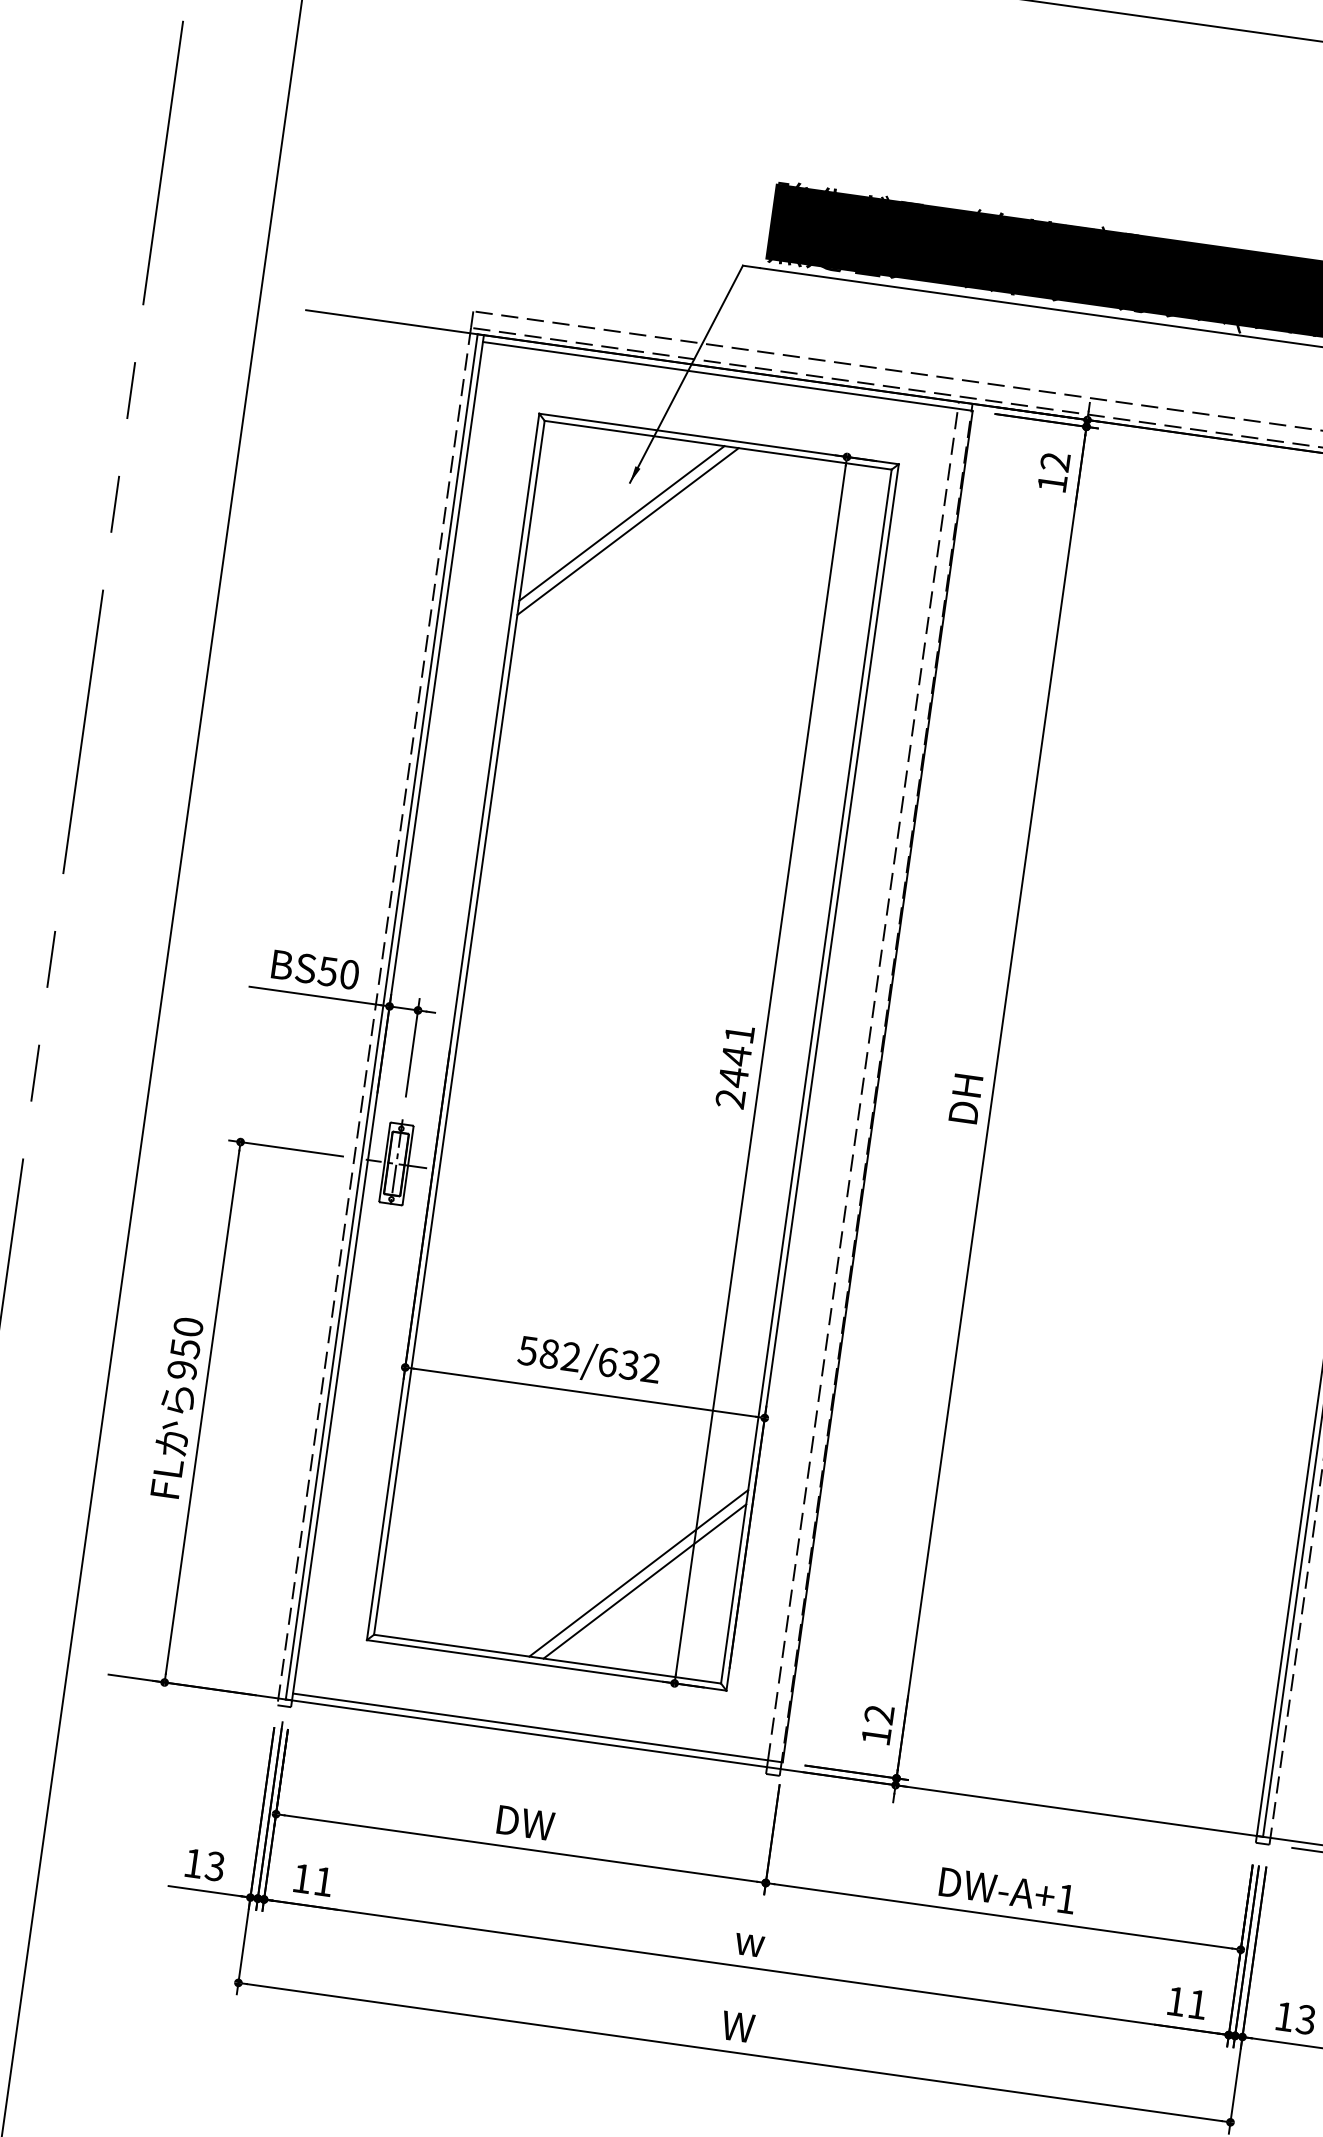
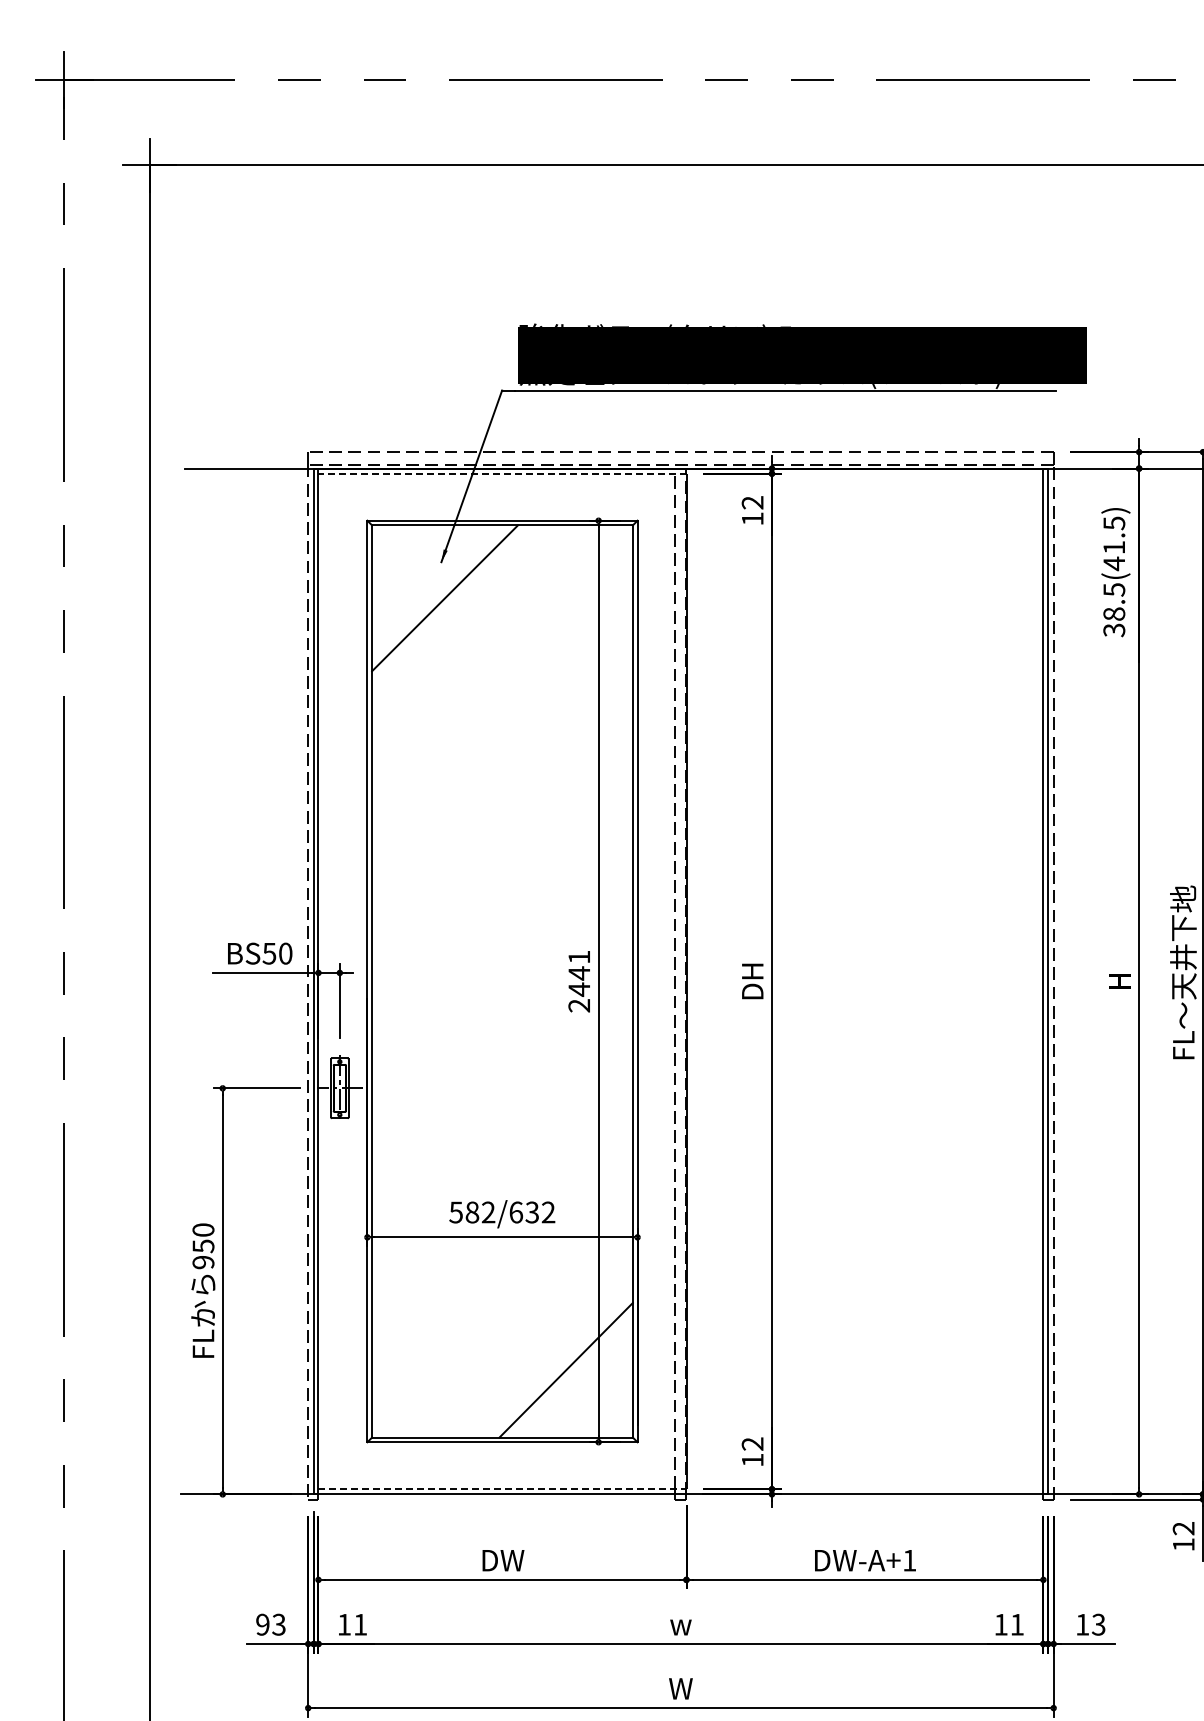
line: (726, 375) -> (501, 473), solid -> dashed
line: (621, 522) -> (439, 592), removed
line: (638, 1572) -> (560, 1364), removed
line: (537, 1728) -> (502, 1489), solid -> dashed
text: (193, 1863) -> (262, 1624), 13 -> 93

